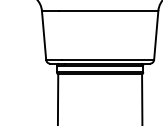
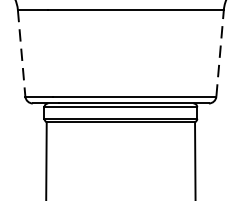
line: (44, 35) -> (22, 53), solid -> dashed
line: (156, 35) -> (220, 53), solid -> dashed

